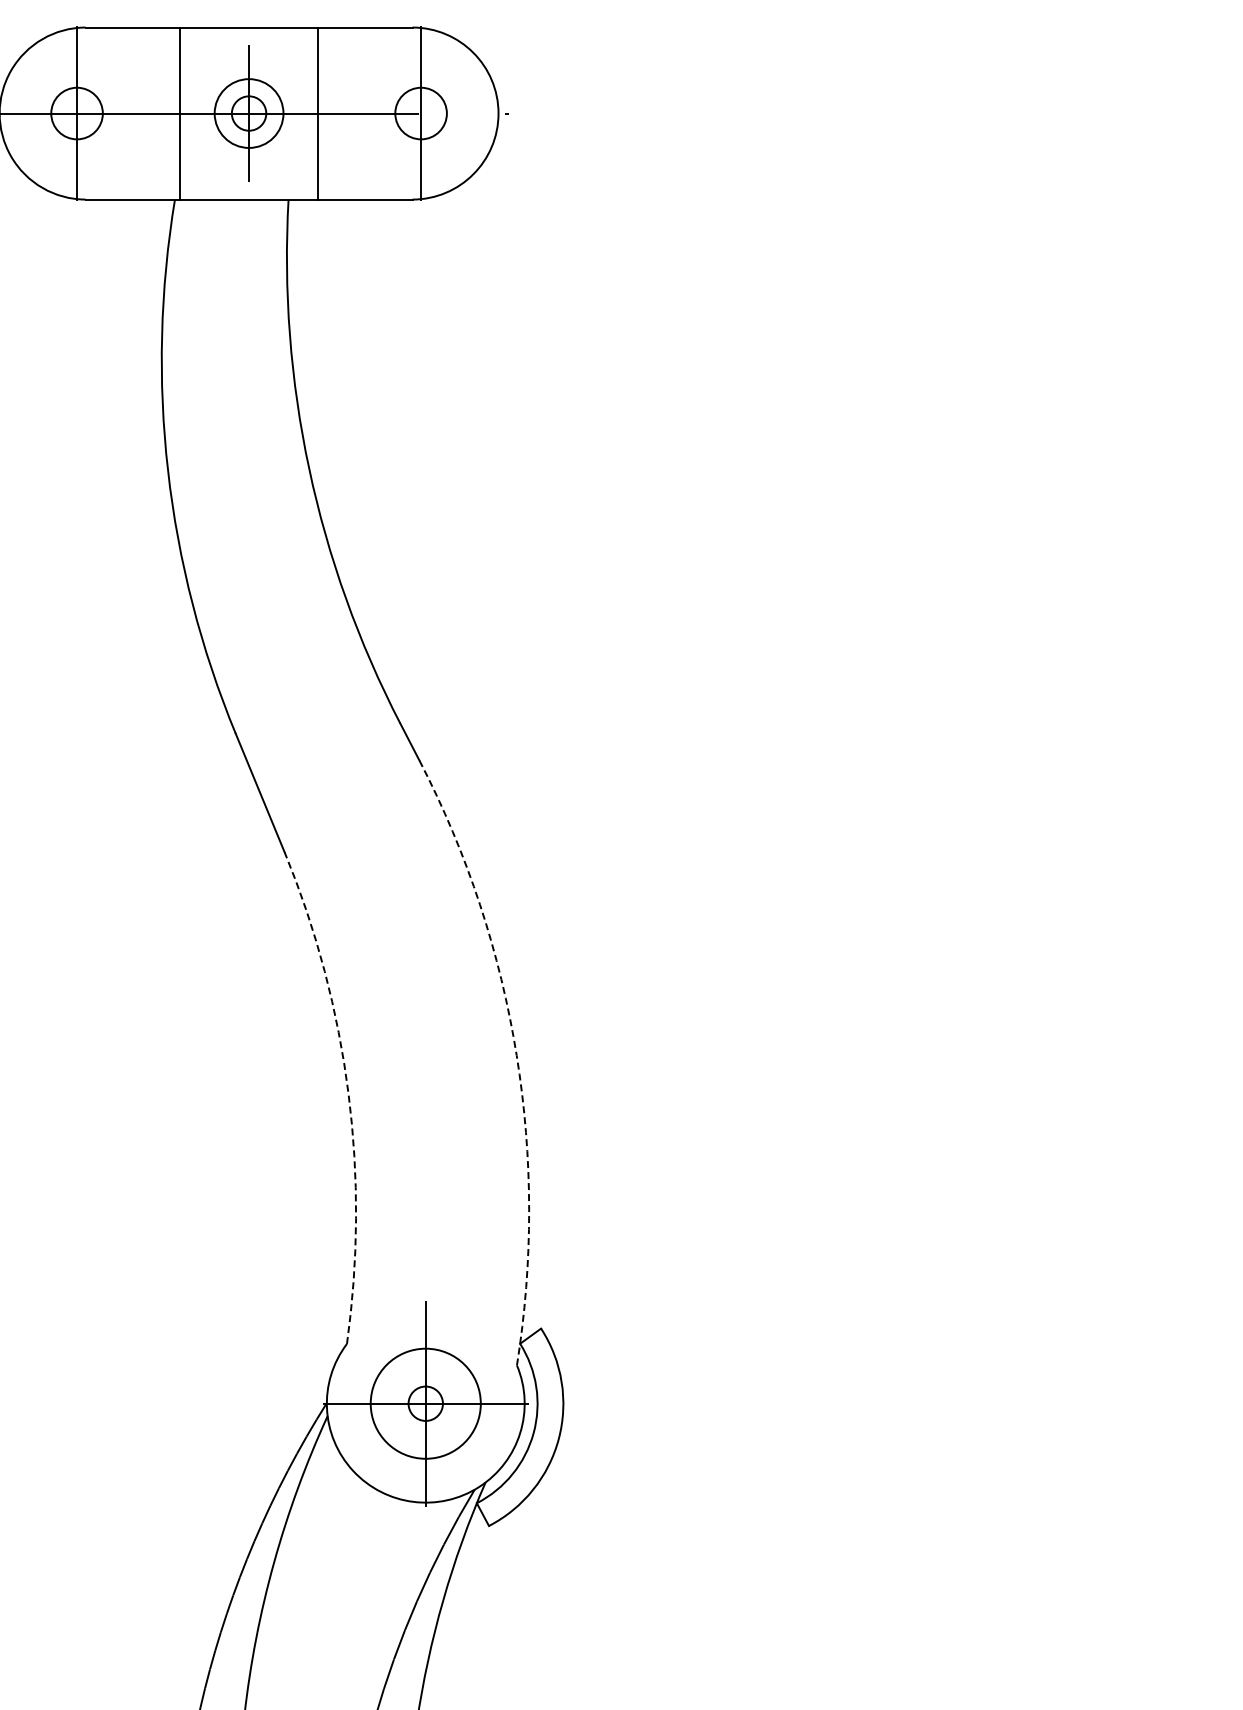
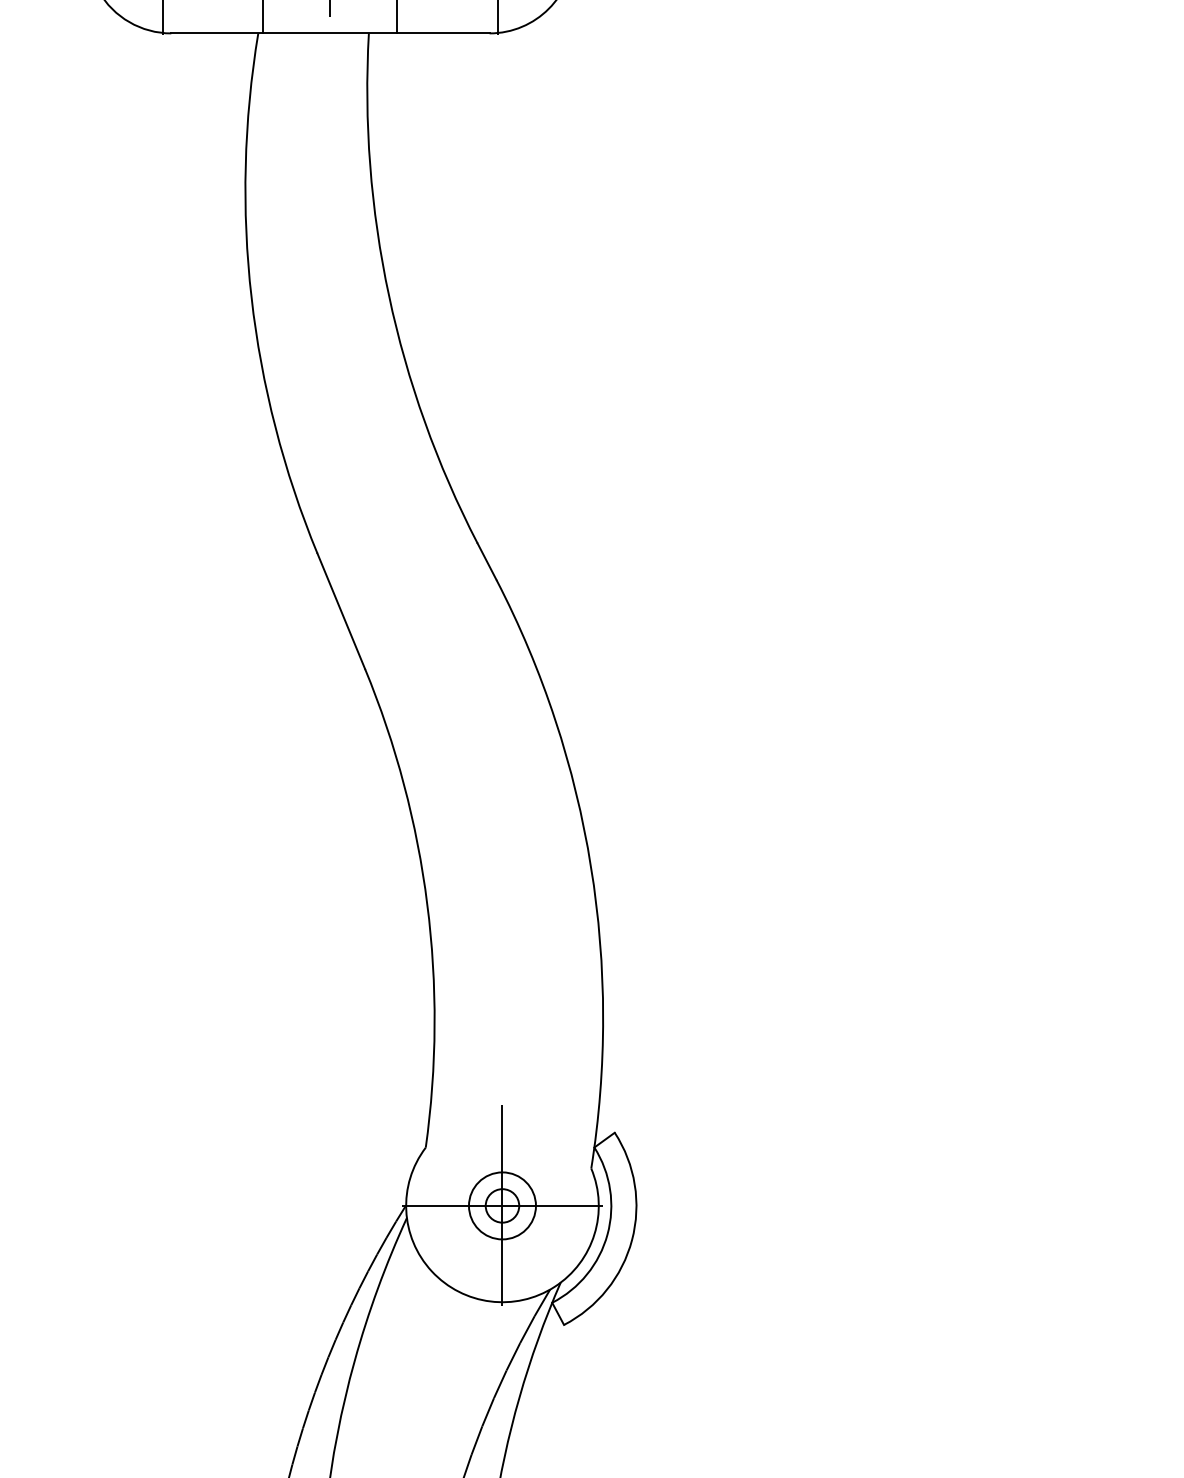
arc: (516, 1055) -> (590, 866), dashed -> solid
arc: (348, 1094) -> (427, 904), dashed -> solid
circle: (425, 1403) -> (502, 1205), size x0.62

